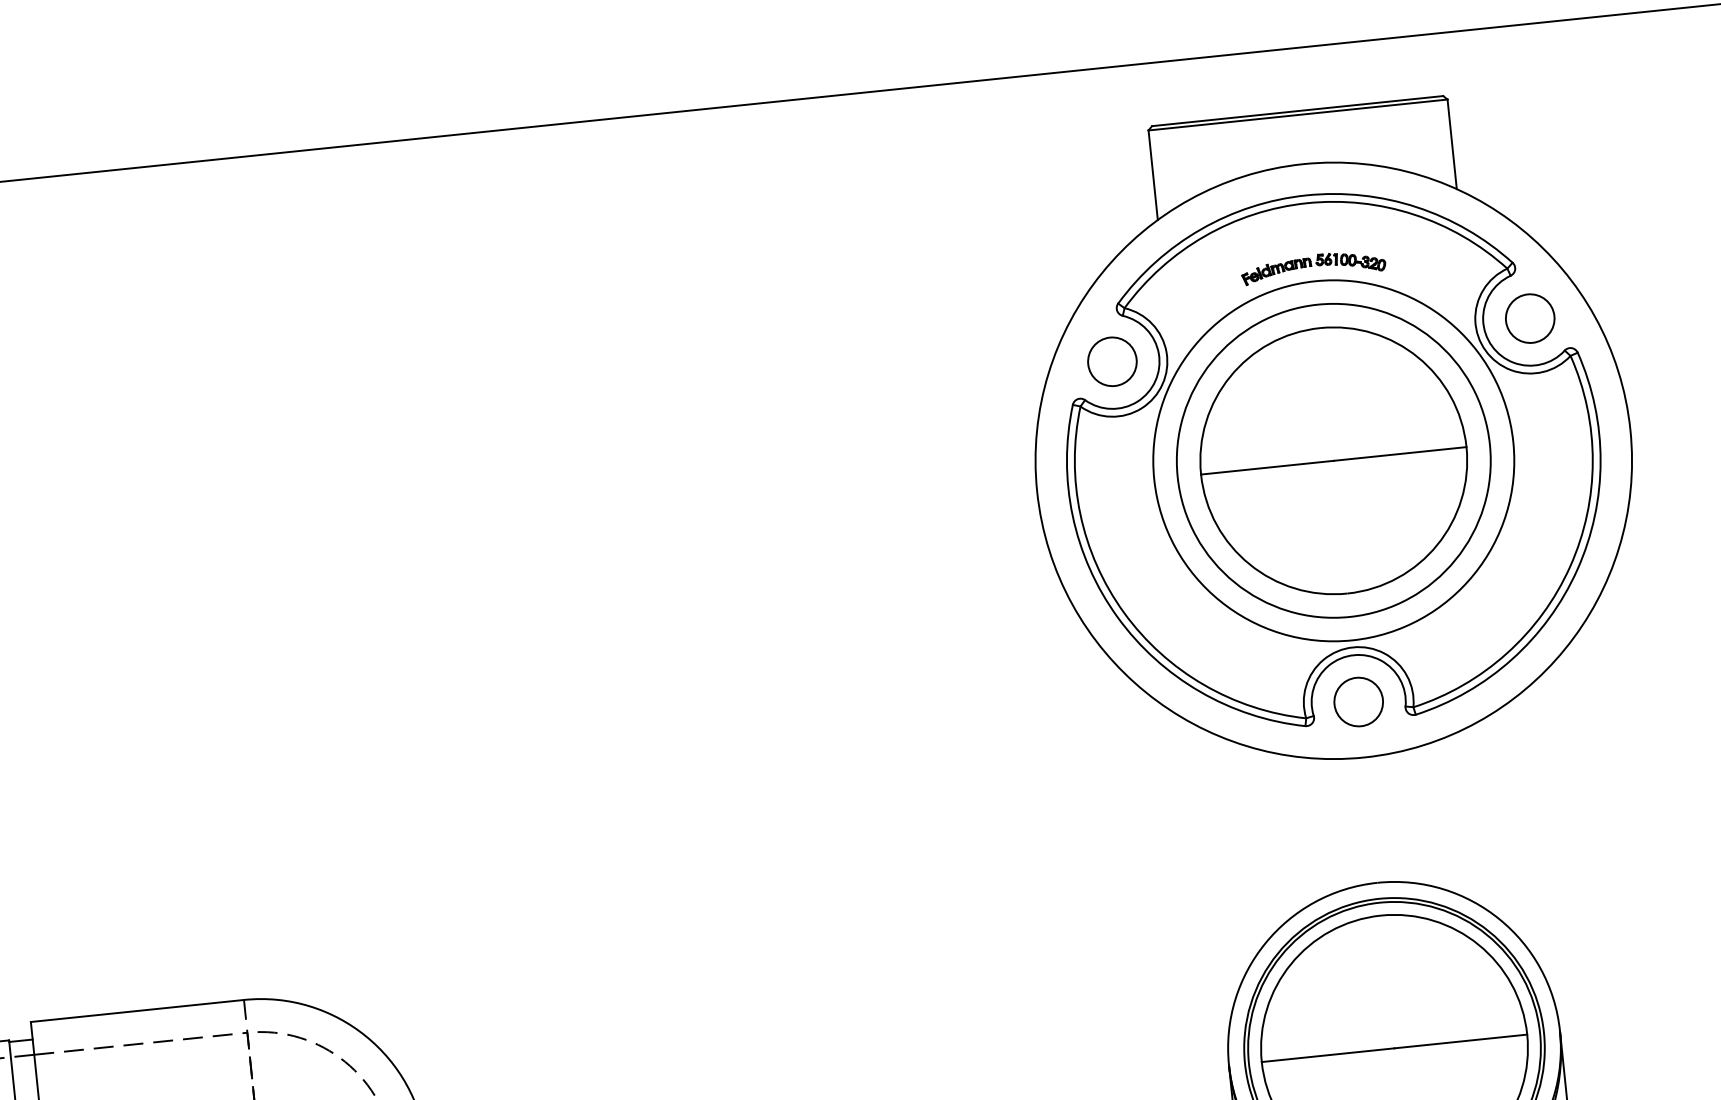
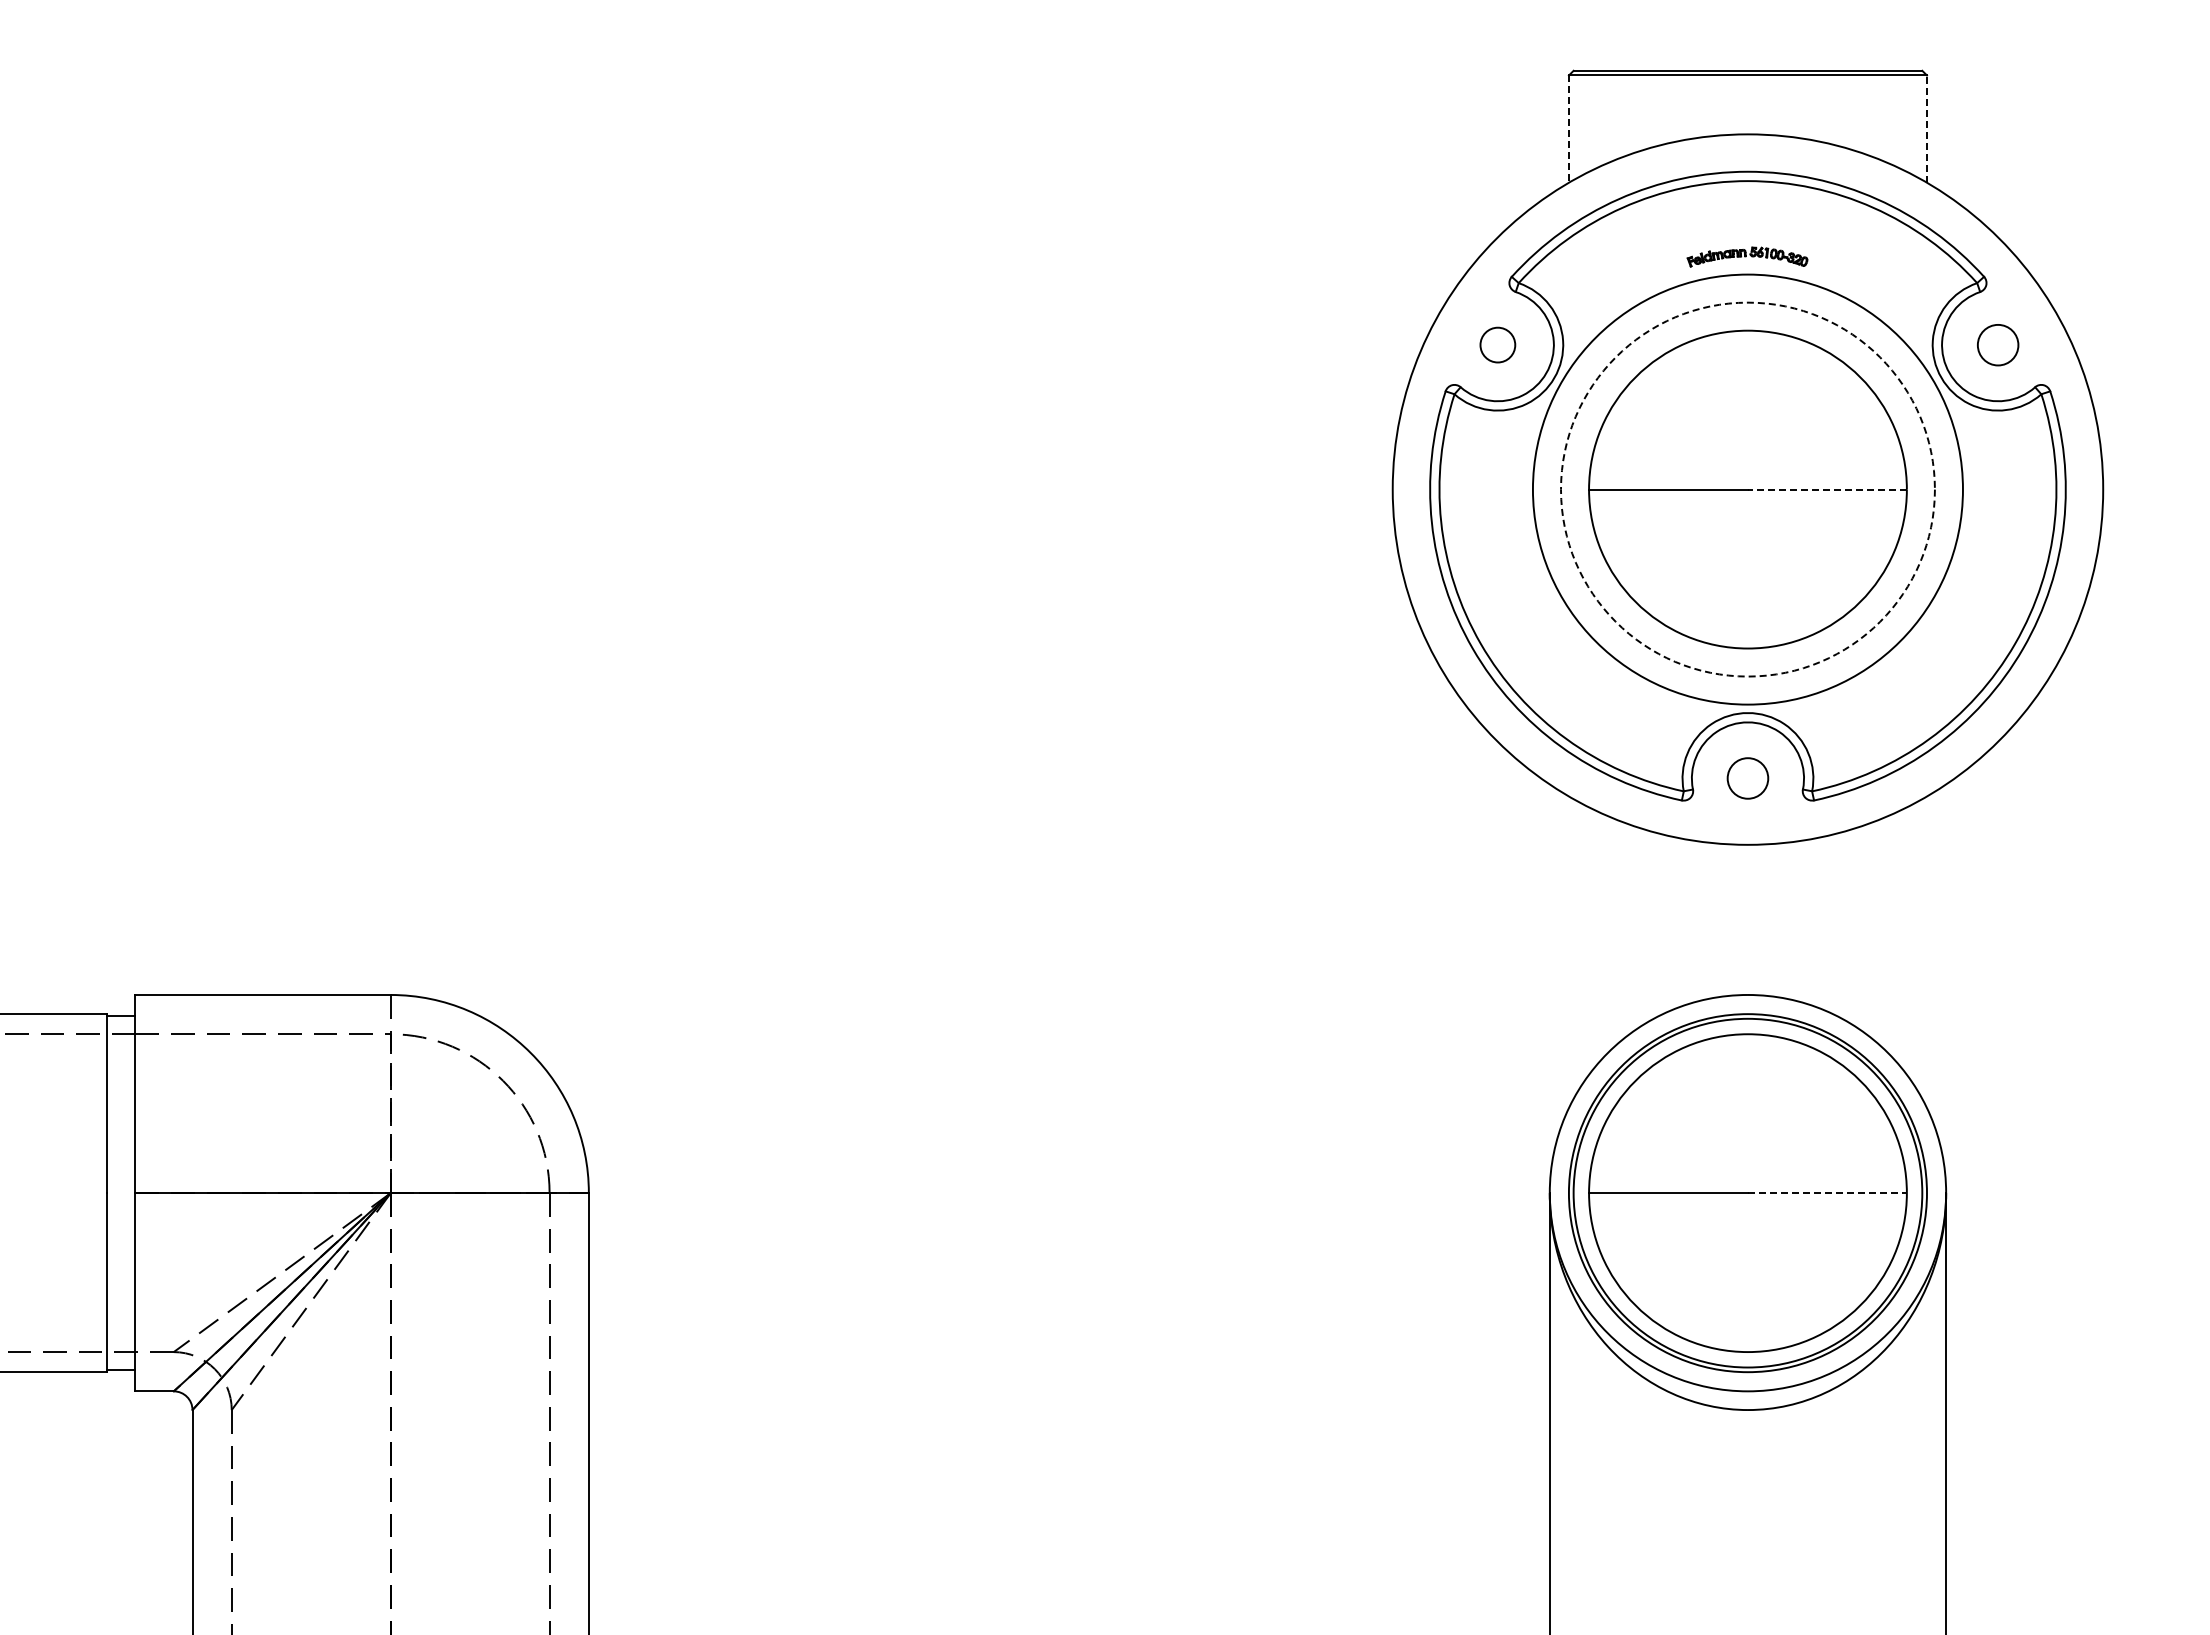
line: (1451, 144) -> (1926, 129), solid -> dashed
line: (1152, 175) -> (1568, 129), solid -> dashed
part: (1313, 266) -> (1747, 256), size x0.7
circle: (1530, 318) -> (1998, 345), size x0.7
circle: (1112, 361) -> (1497, 344), size x0.6
line: (1399, 453) -> (1826, 489), solid -> dashed
circle: (1333, 460) -> (1747, 489), solid -> dashed
circle: (1358, 702) -> (1747, 778), size x0.7
line: (1460, 1041) -> (1827, 1193), solid -> dashed

